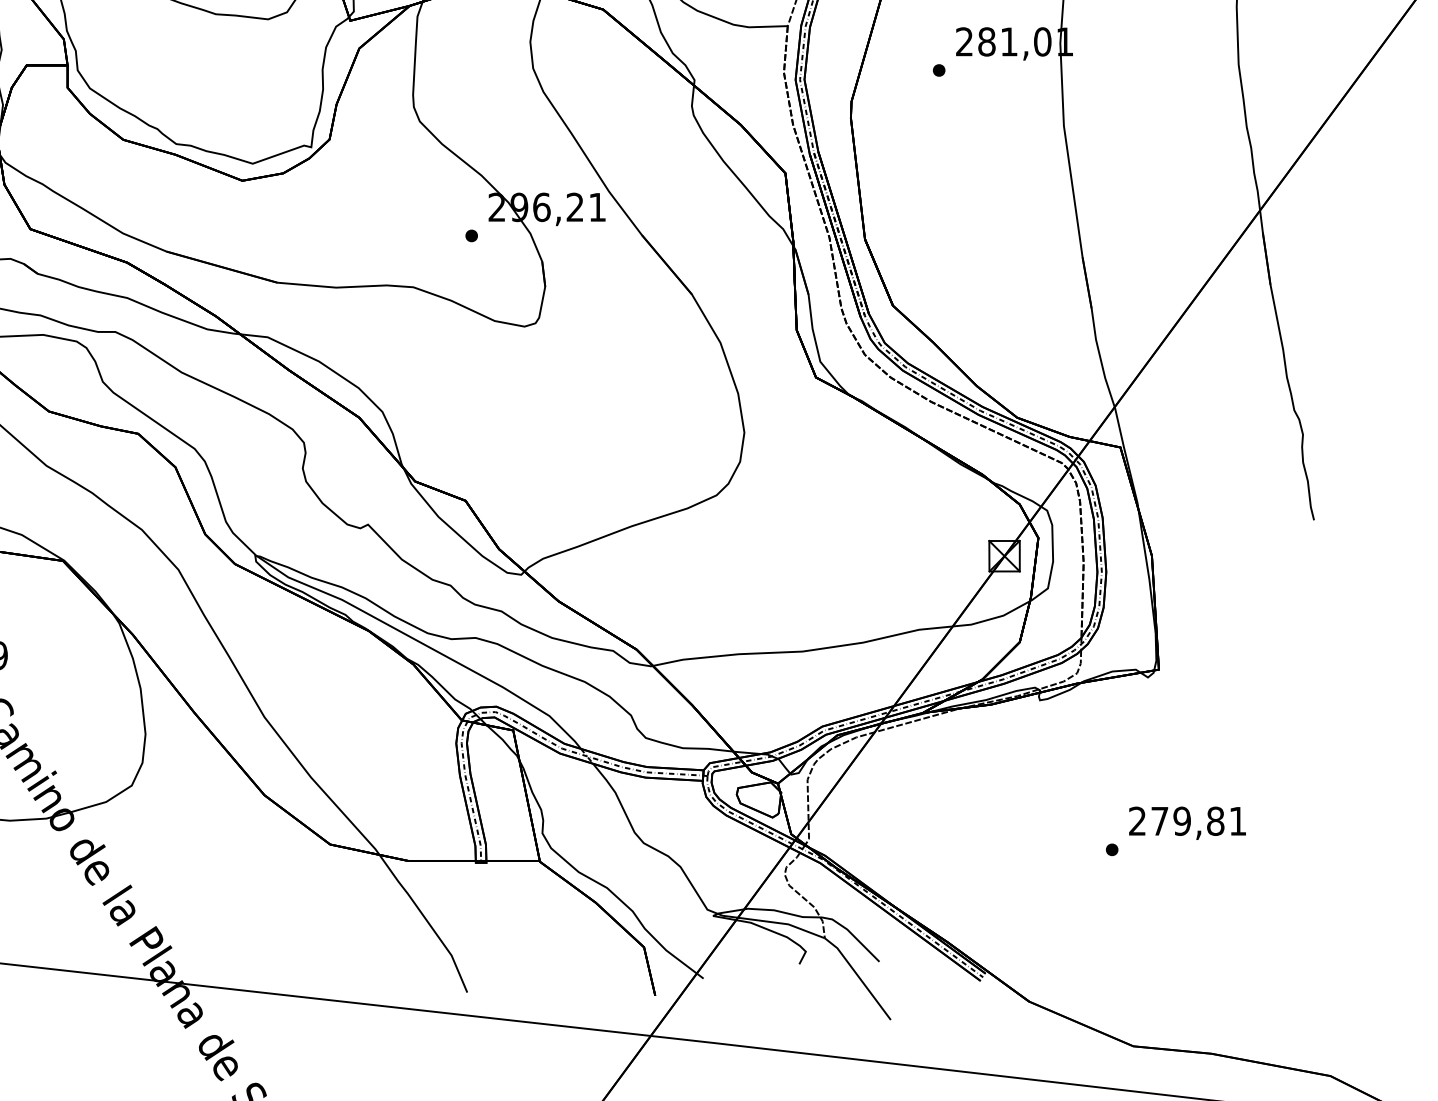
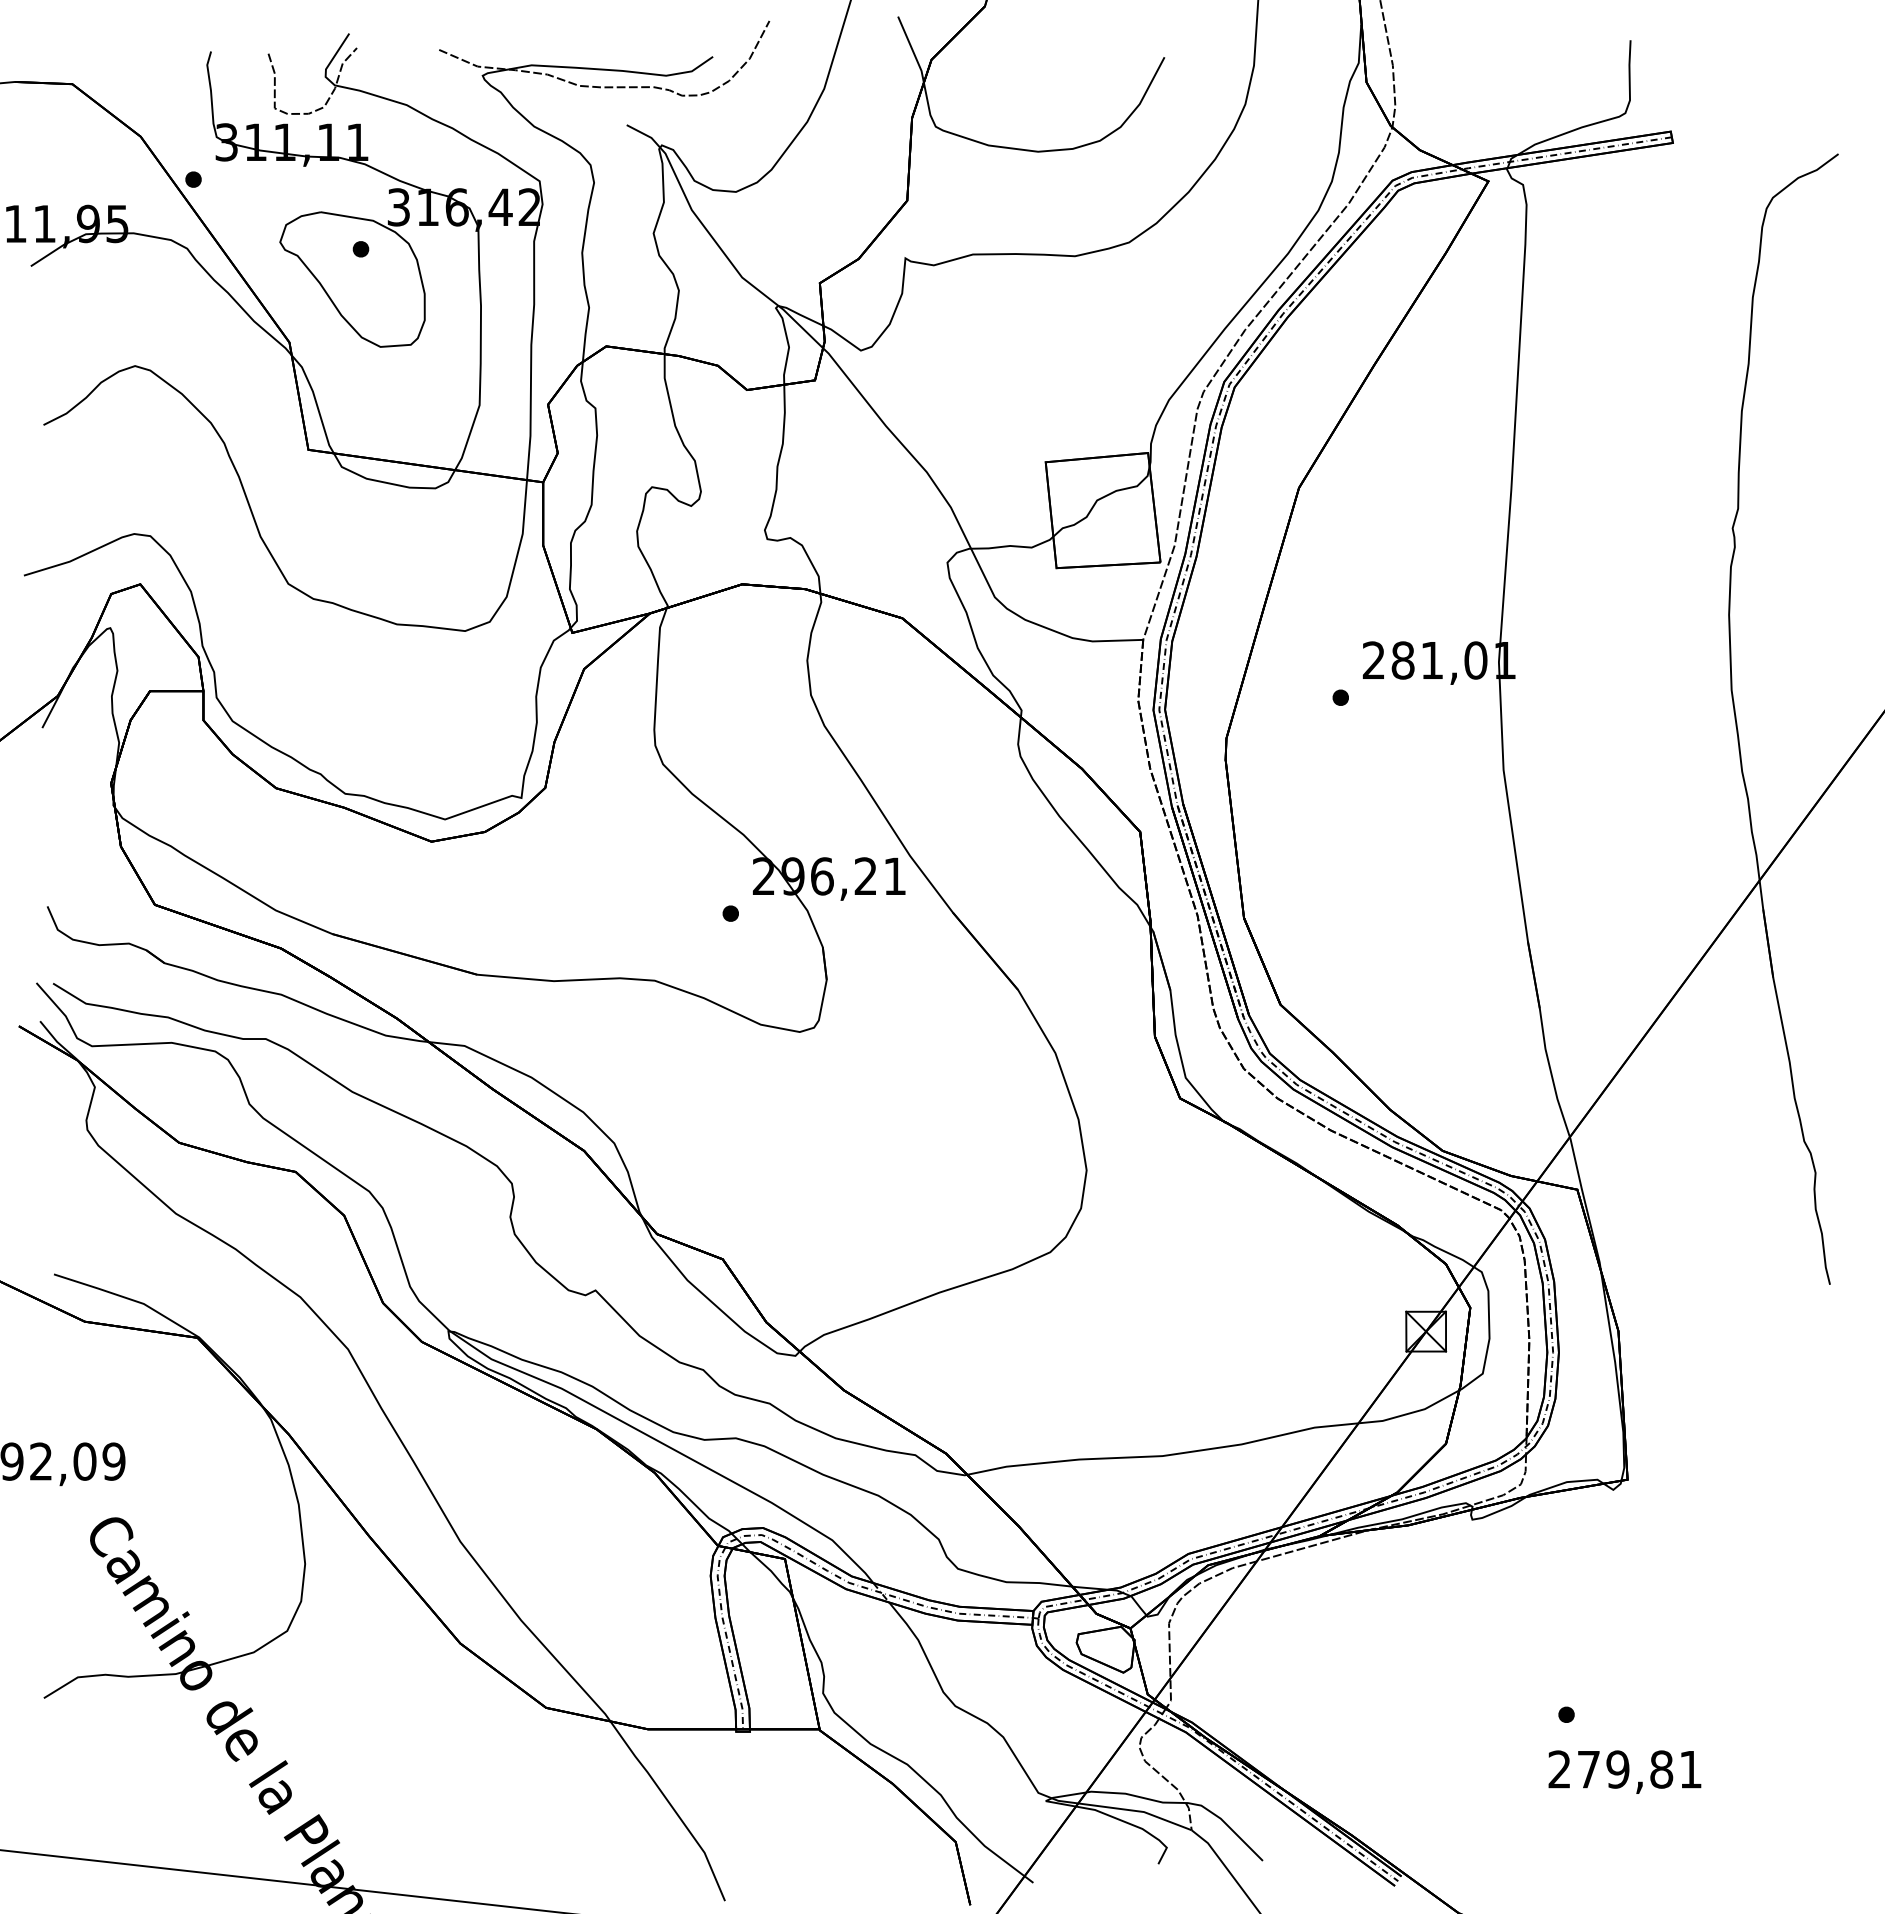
text: (1187, 822) -> (1624, 1771), moved

